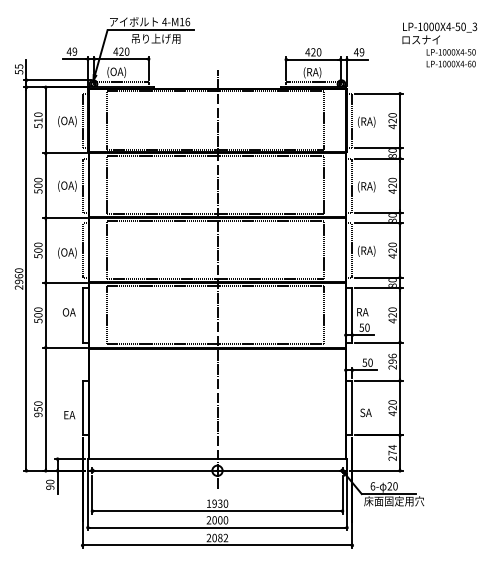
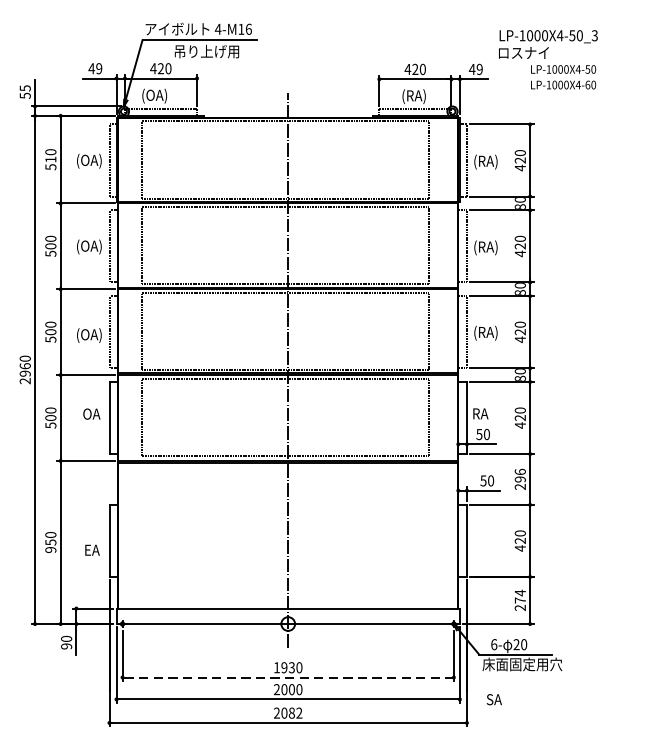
text: (439, 44) -> (547, 59), moved
text: (365, 412) -> (493, 699), moved
line: (217, 511) -> (288, 677), solid -> dashed

